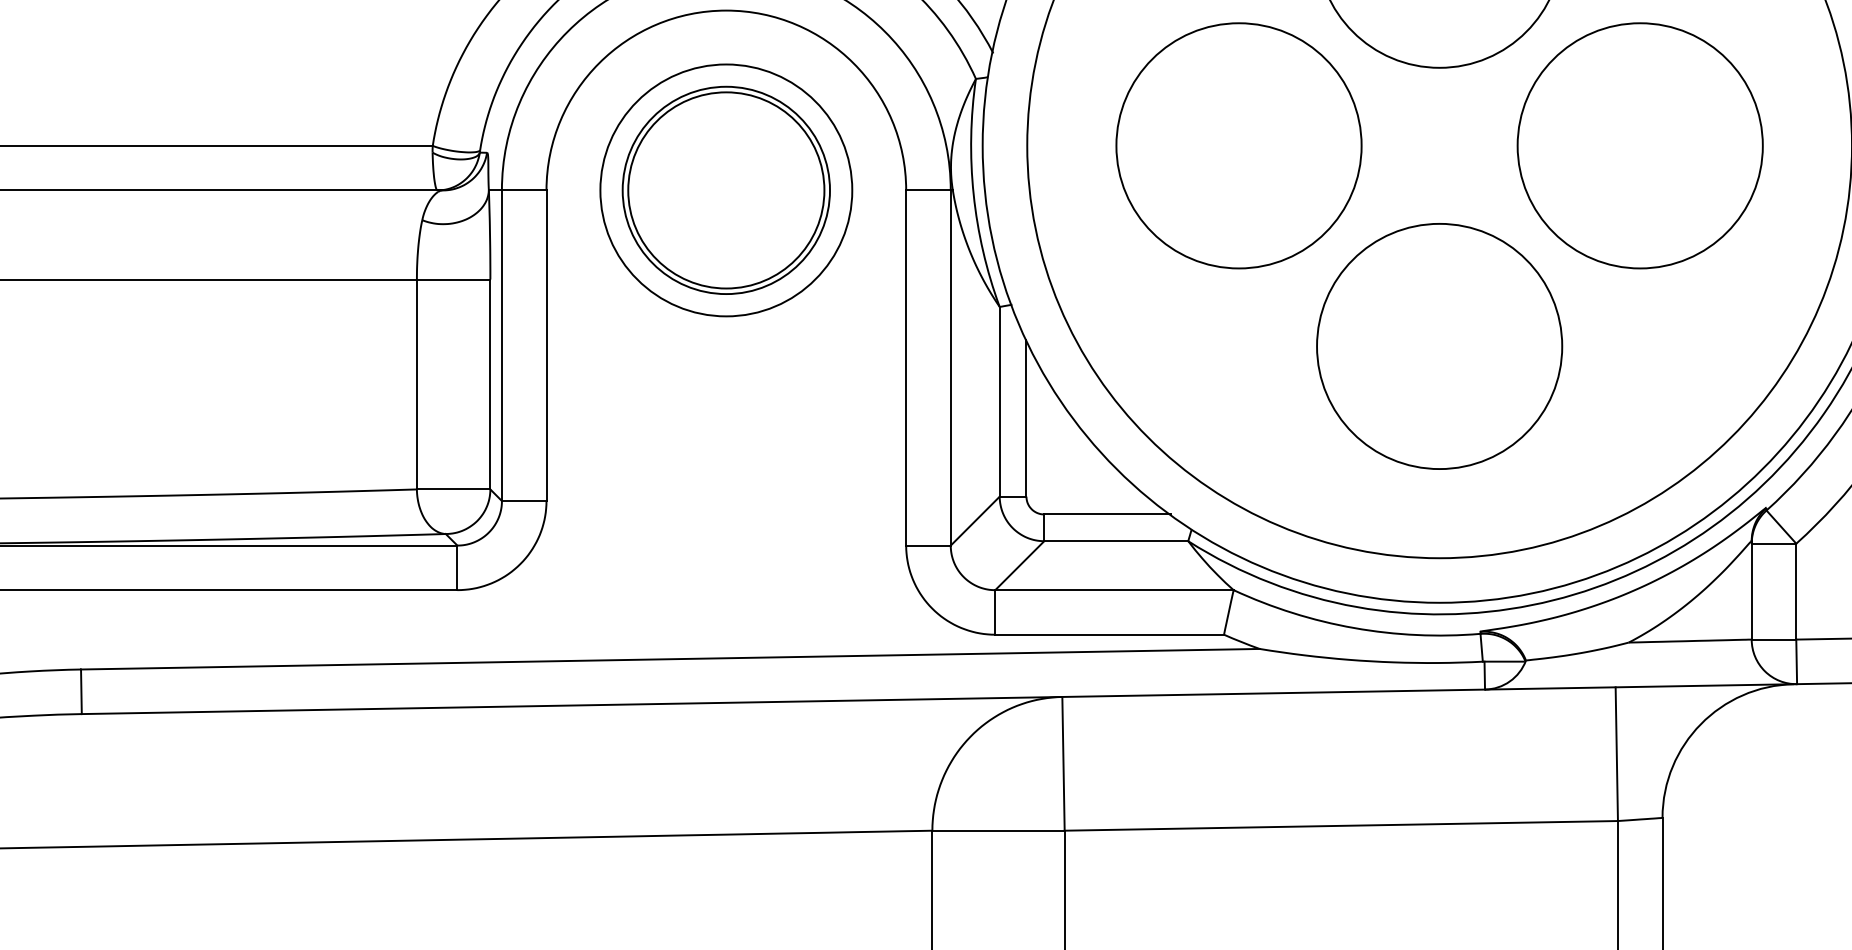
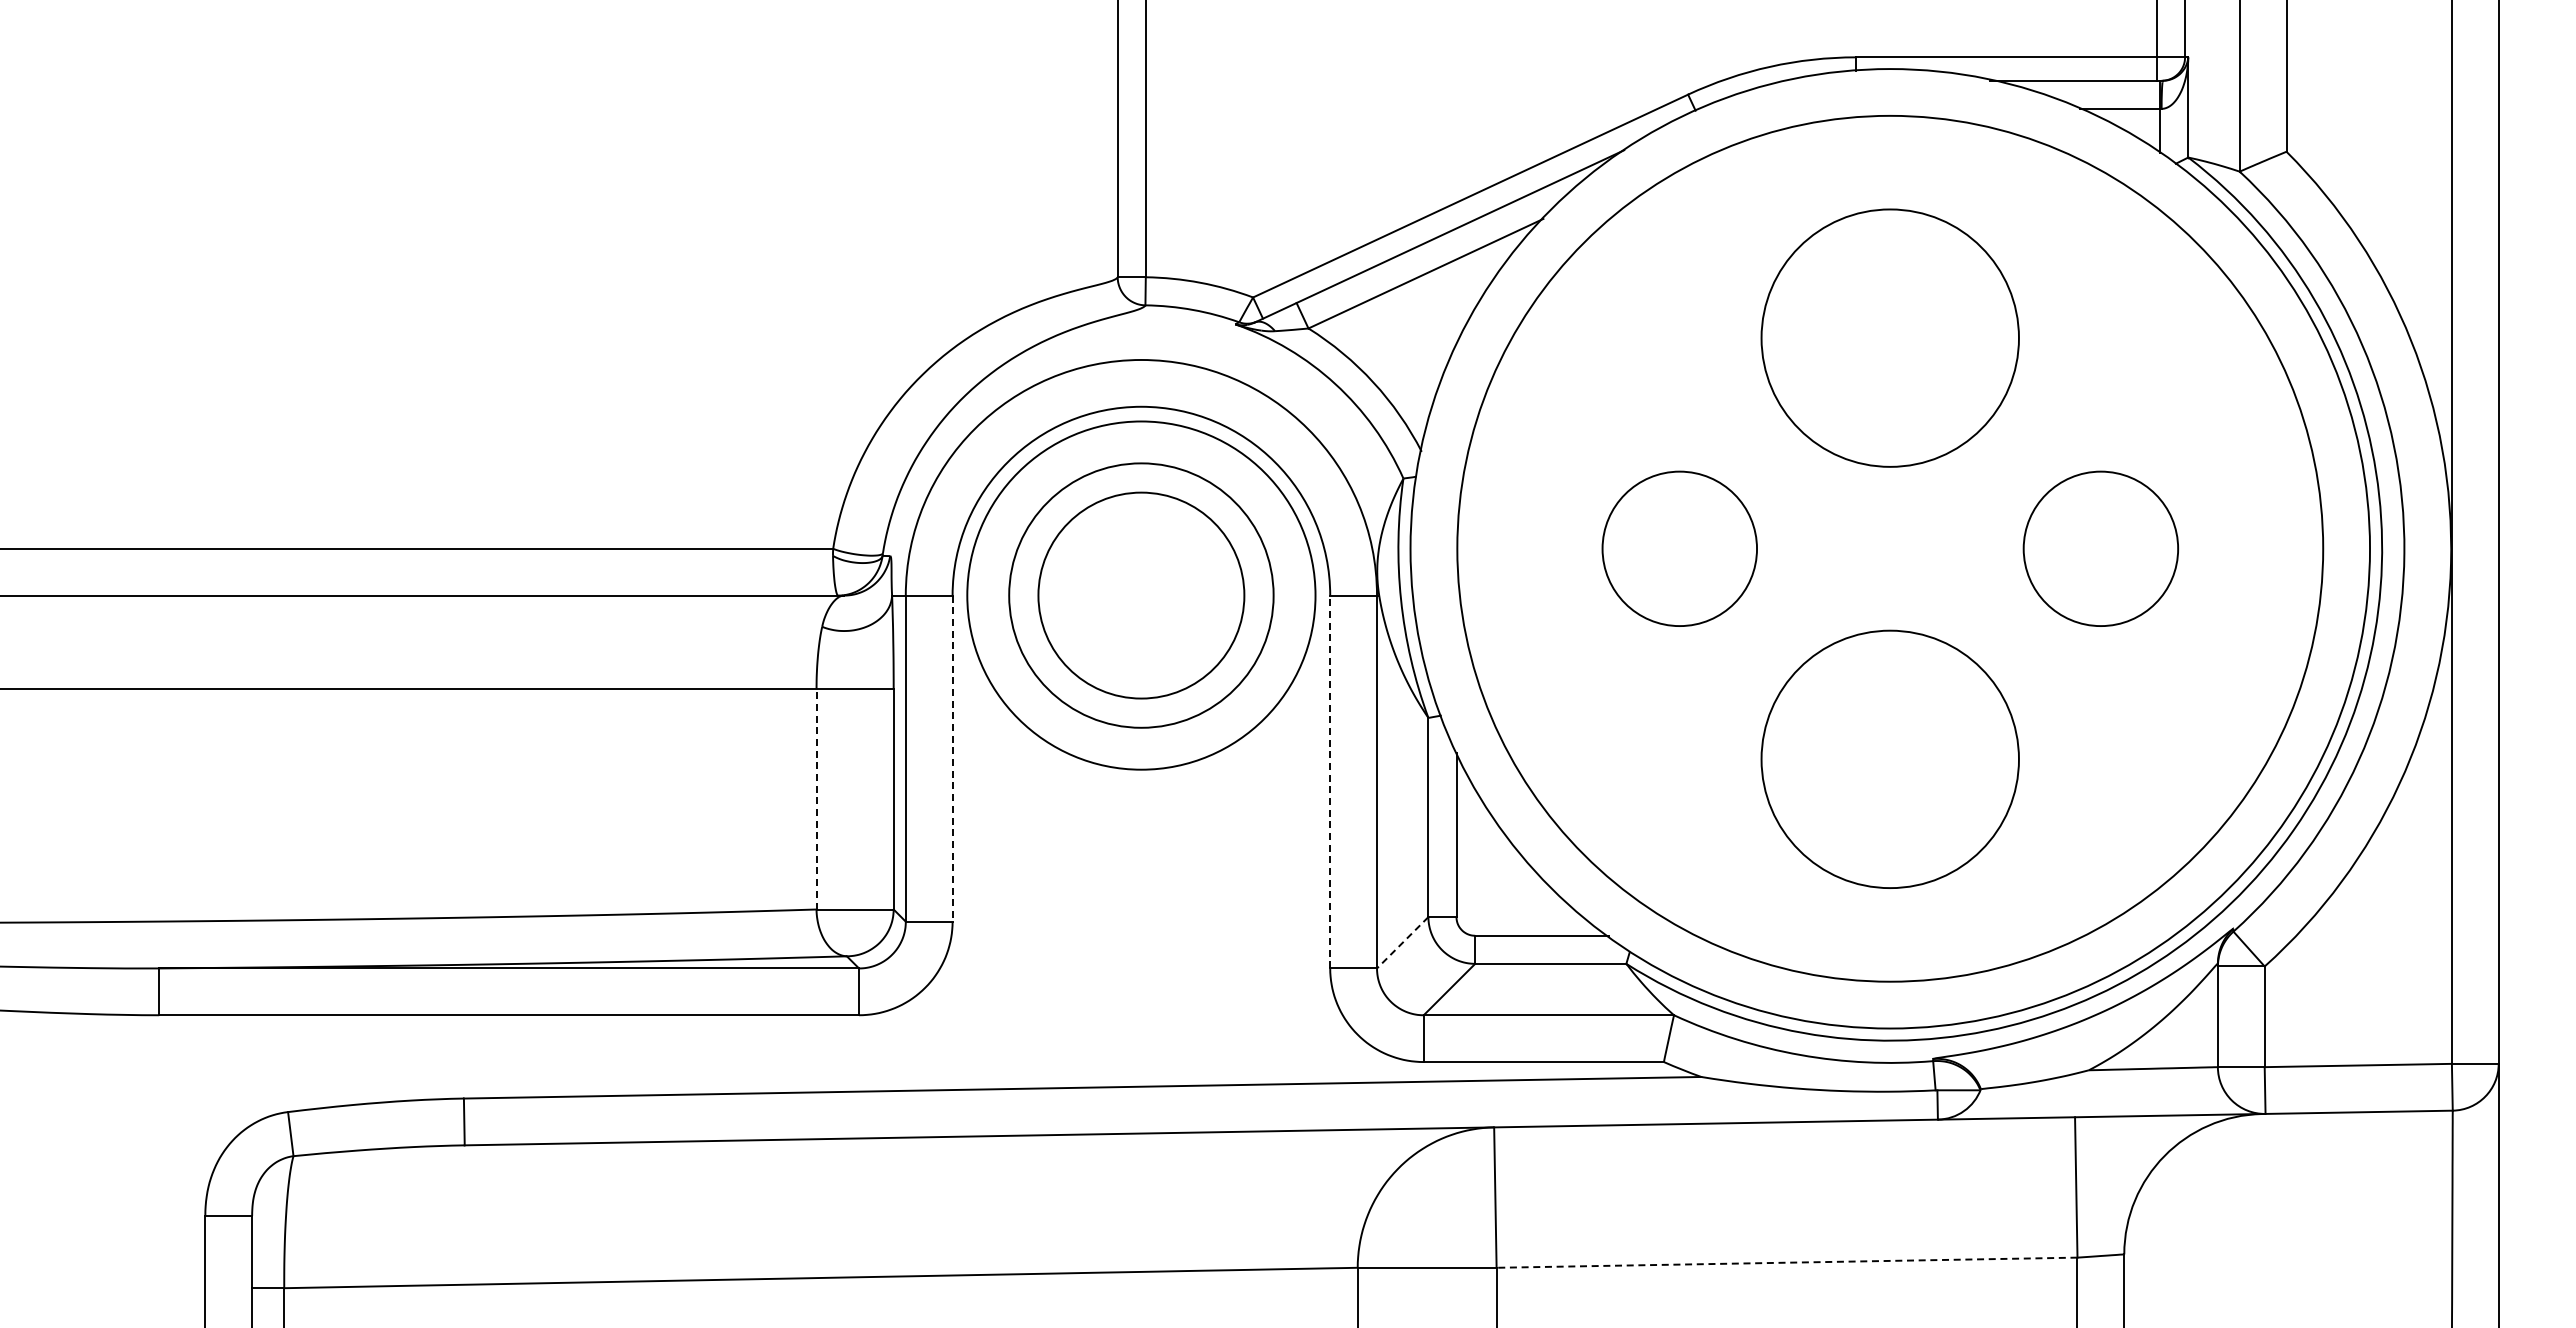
circle: (1238, 145) -> (1679, 548), size x0.6
circle: (1639, 145) -> (2100, 548), size x0.6
circle: (726, 190) -> (1141, 595), size x1.6
line: (546, 346) -> (952, 759), solid -> dashed
line: (906, 367) -> (1330, 781), solid -> dashed
line: (416, 383) -> (816, 798), solid -> dashed
line: (975, 521) -> (1402, 943), solid -> dashed
line: (1340, 825) -> (1786, 1262), solid -> dashed

